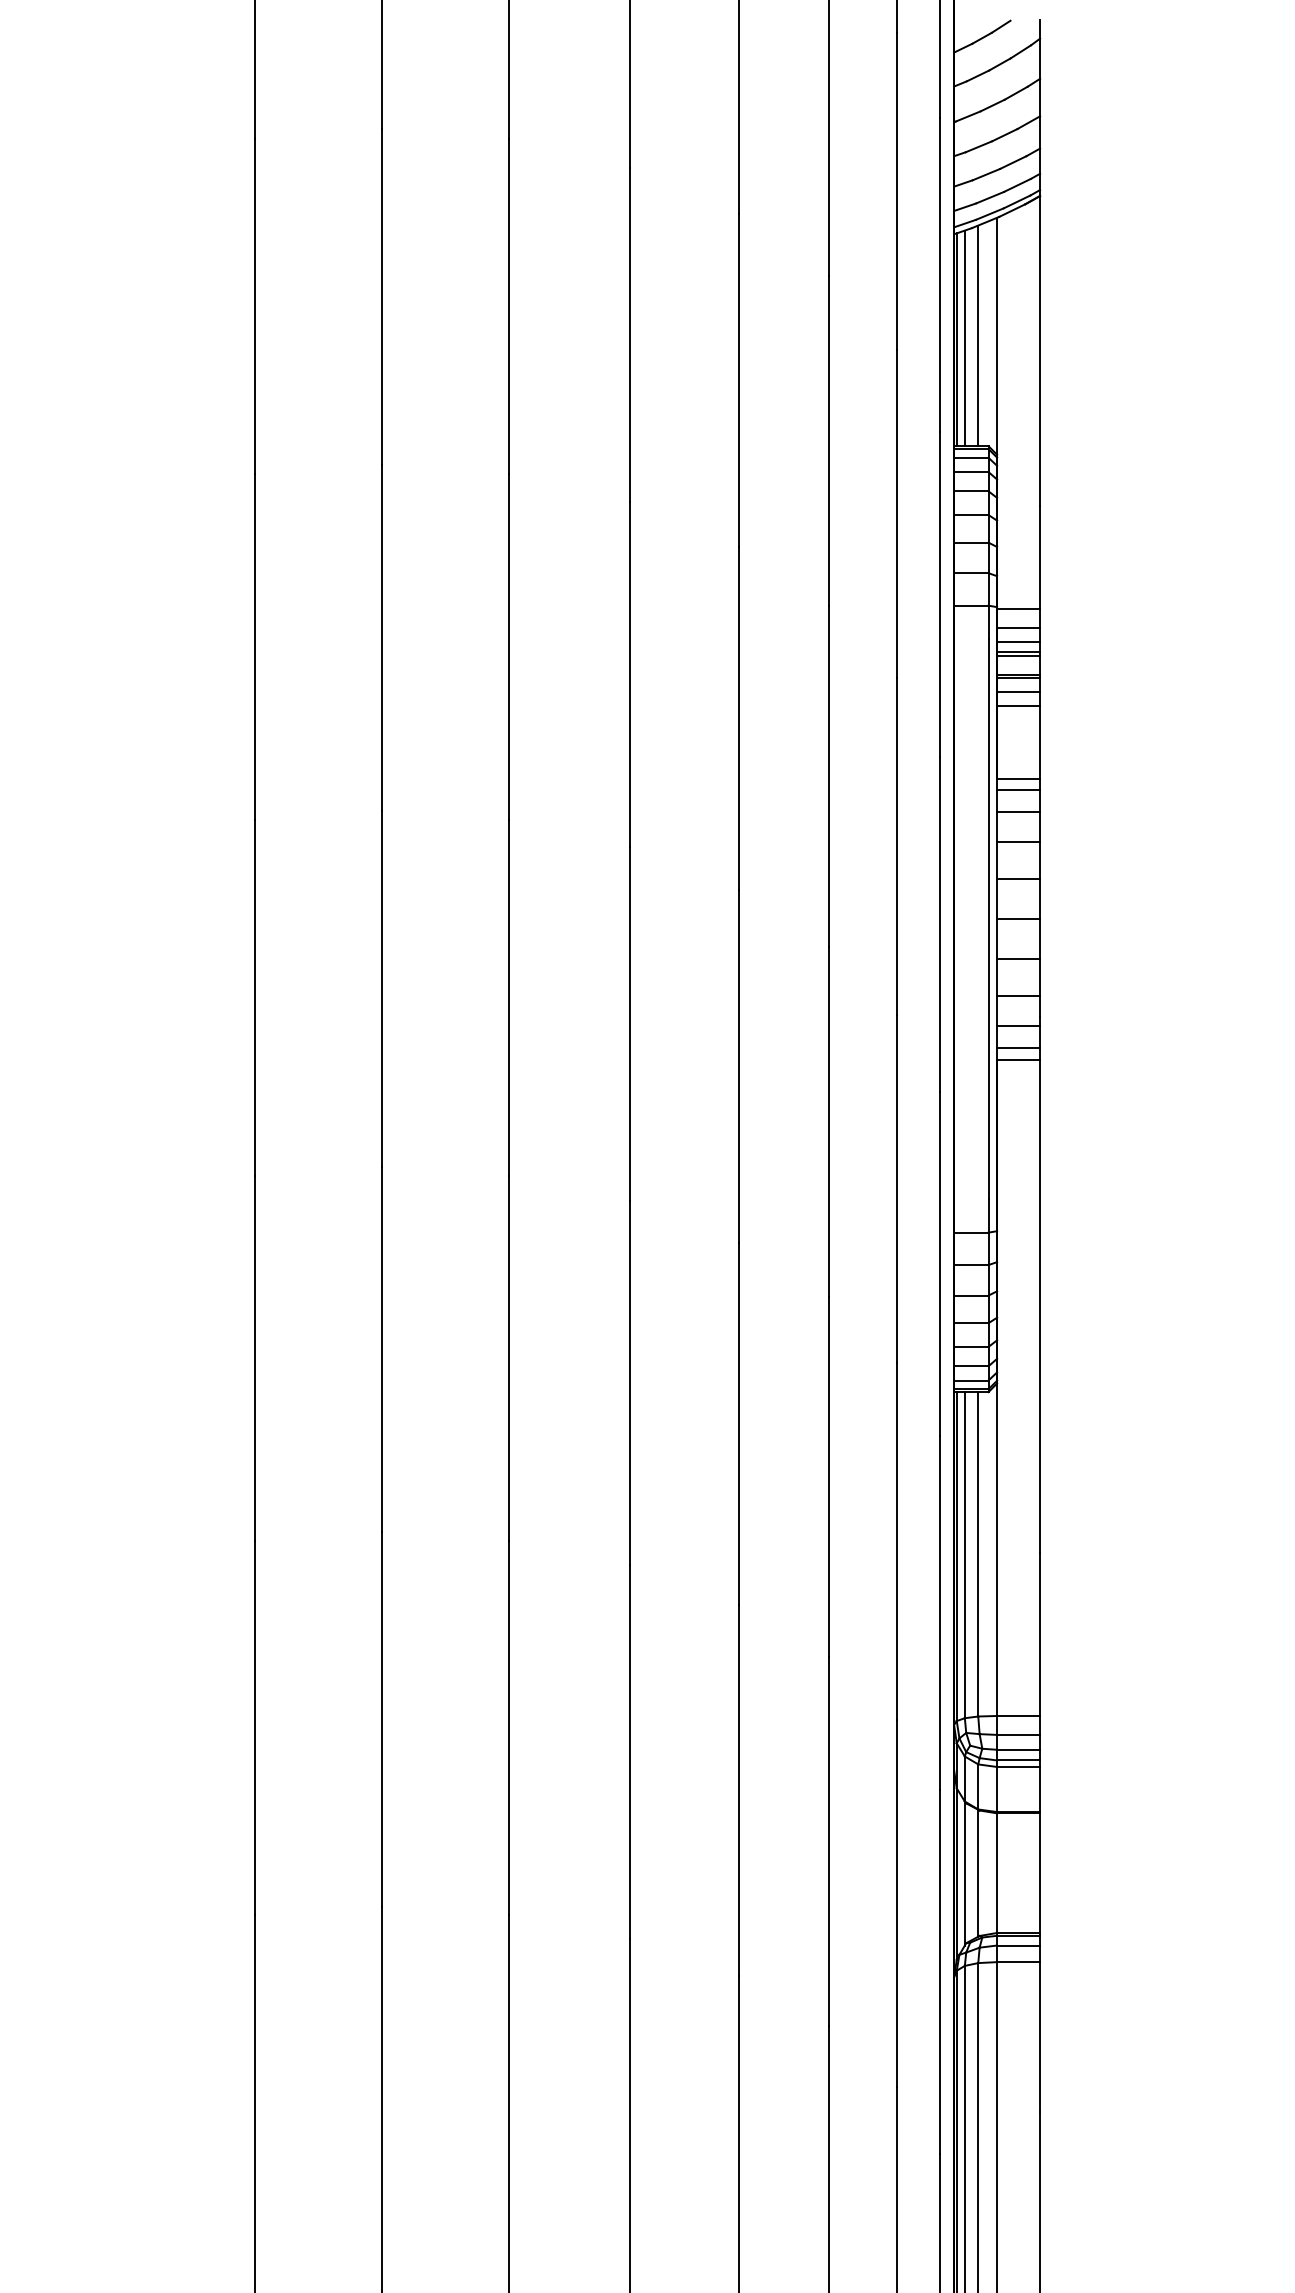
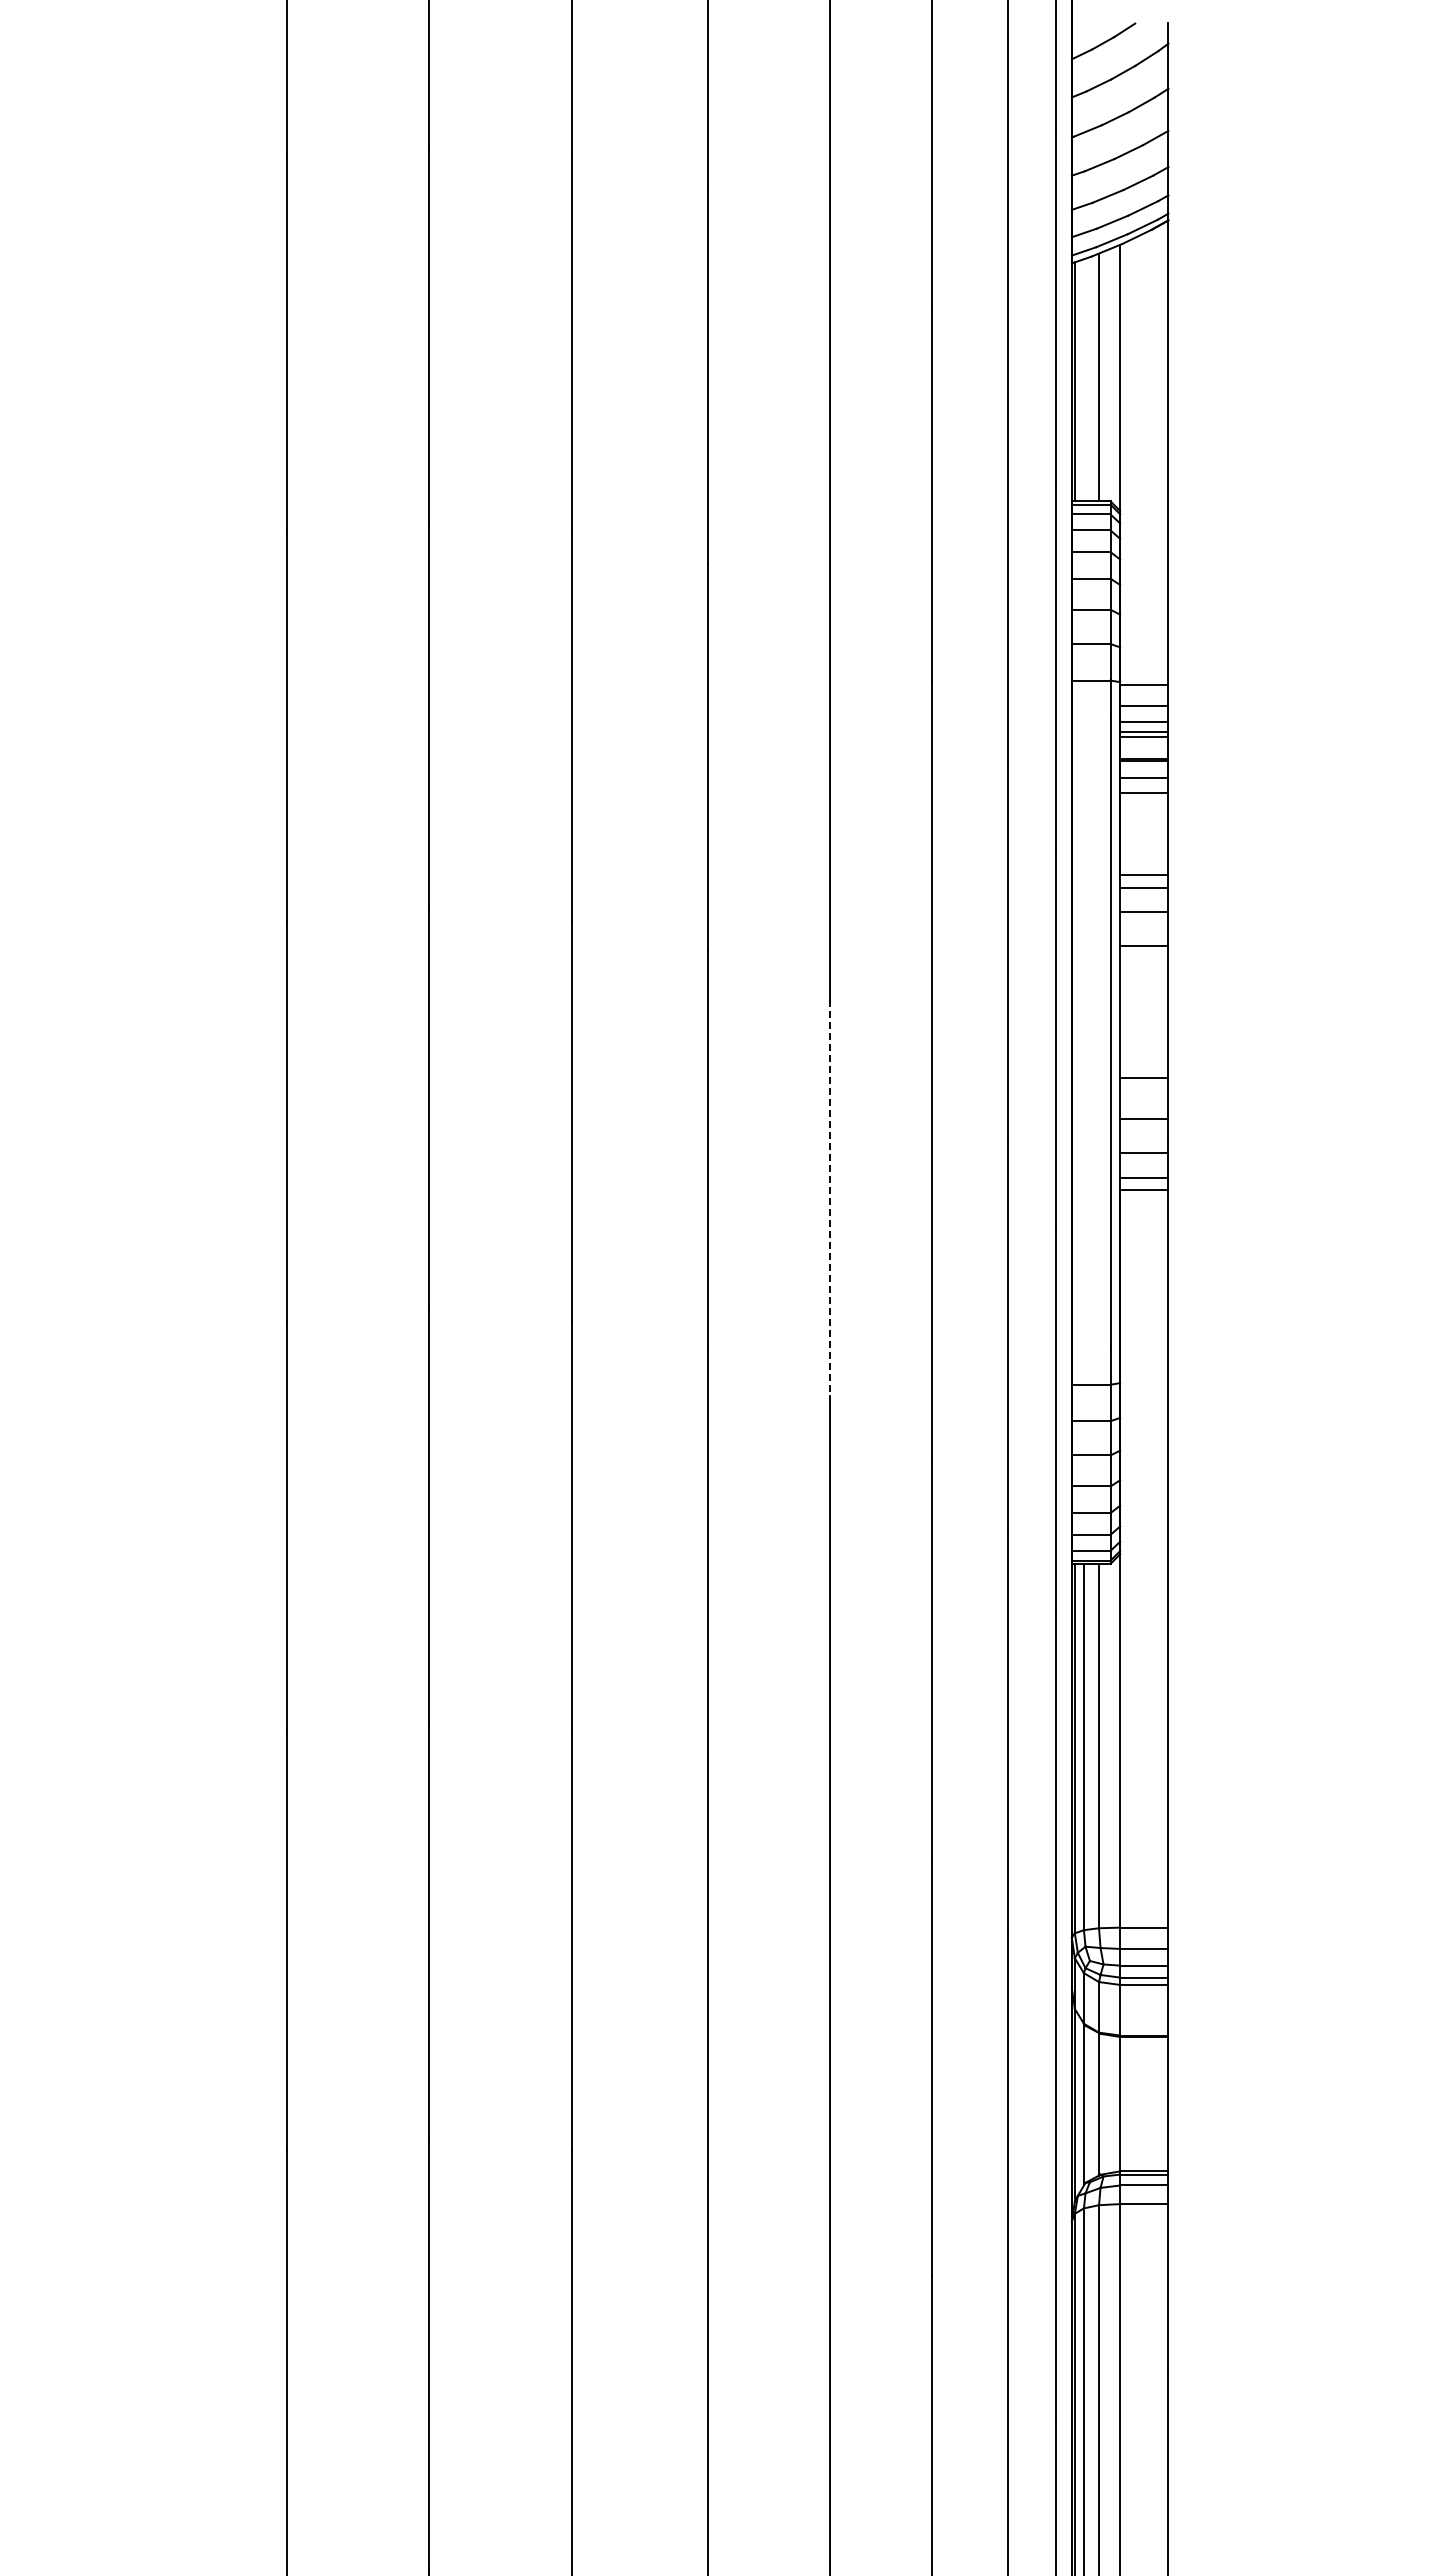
line: (964, 338) -> (1083, 380), removed
line: (1018, 878) -> (1144, 987), removed
line: (1018, 919) -> (1144, 1032), removed
line: (738, 1066) -> (829, 1198), solid -> dashed

